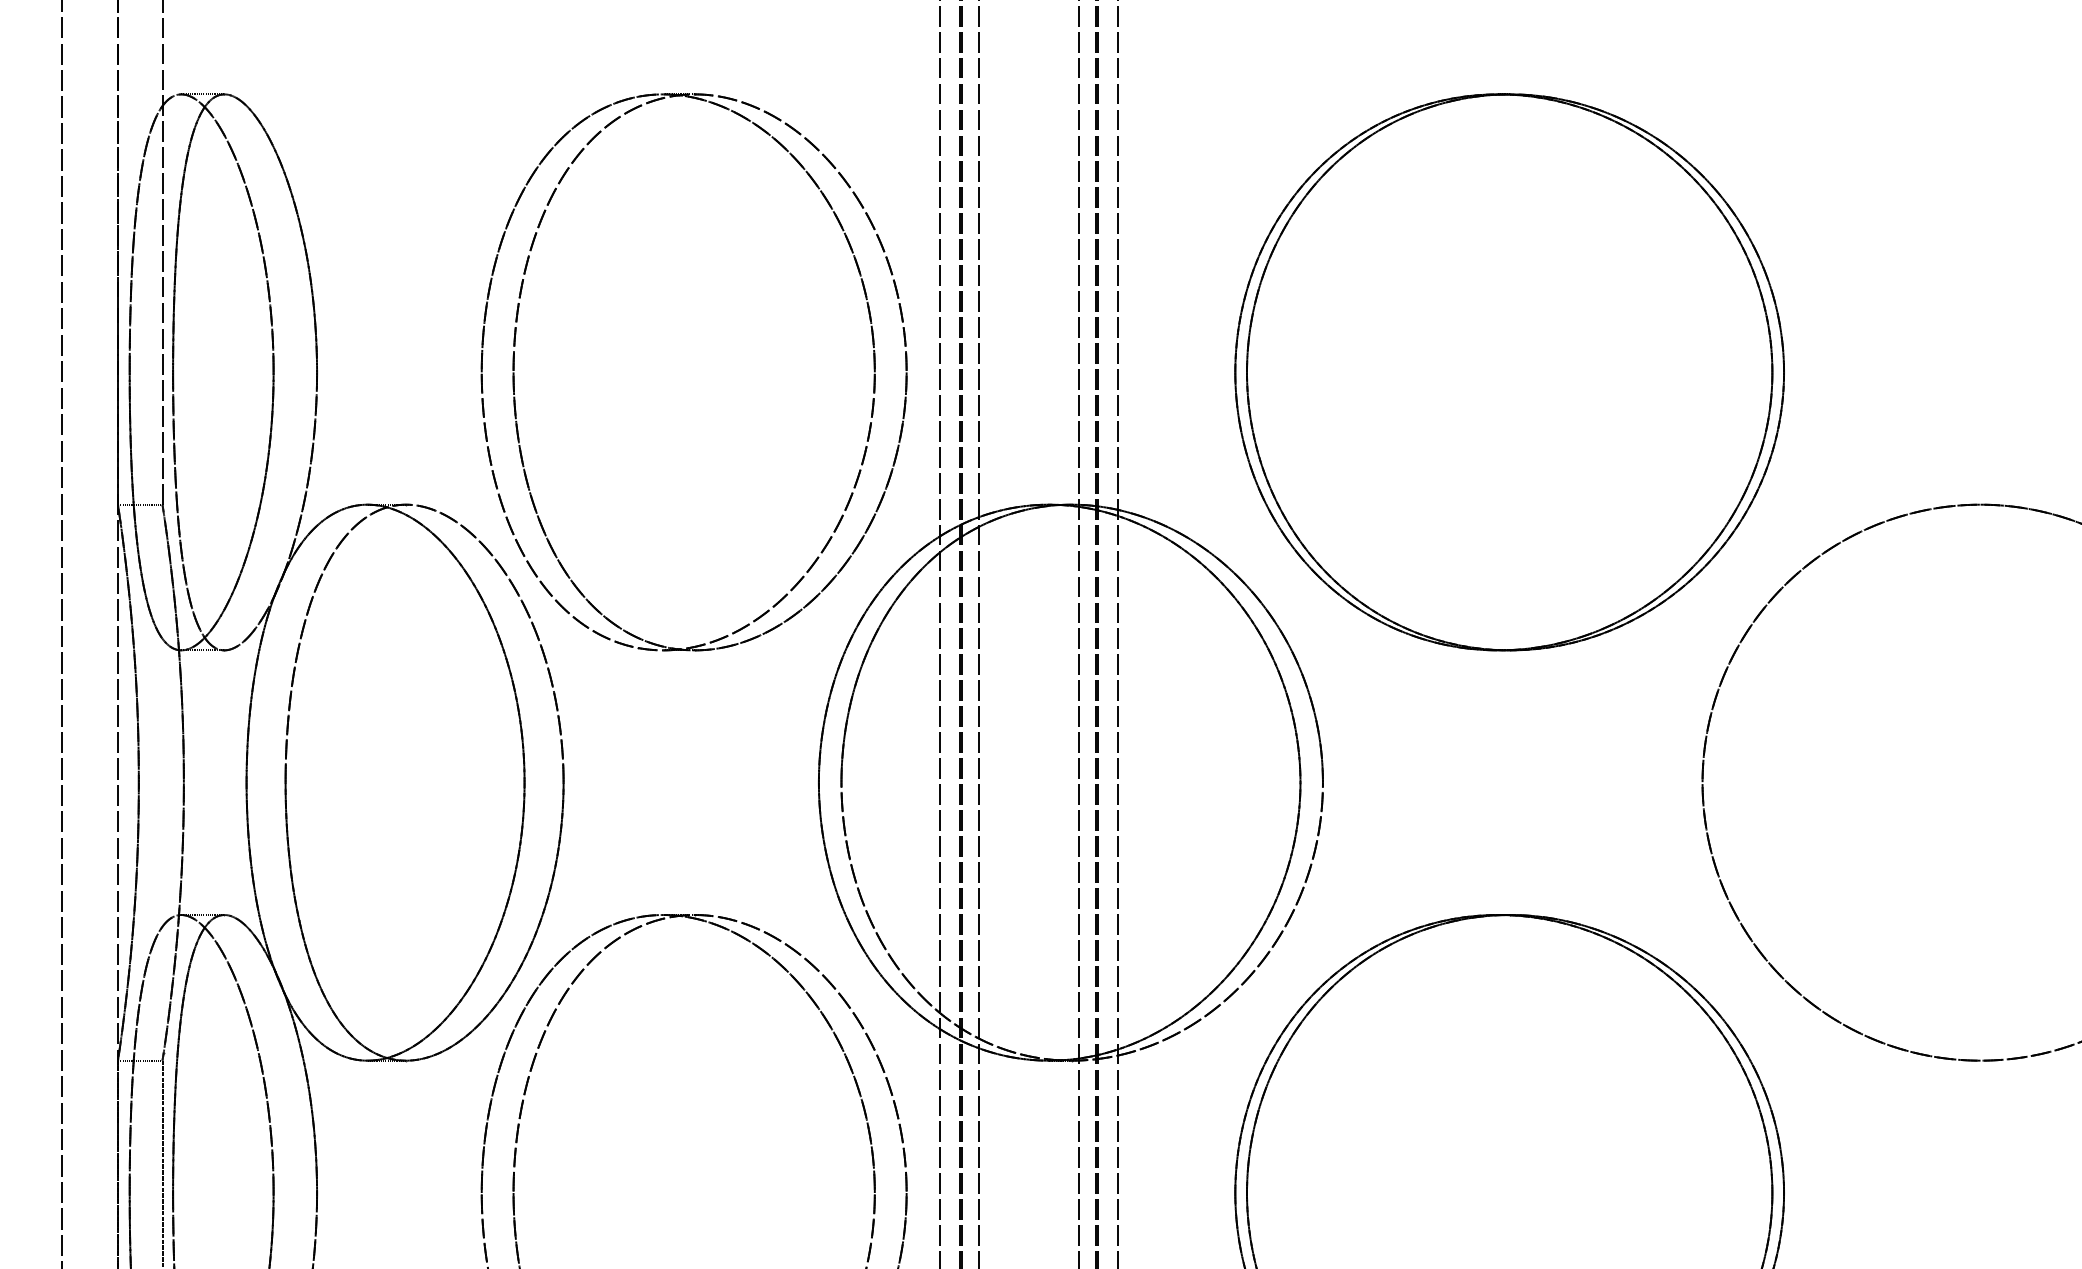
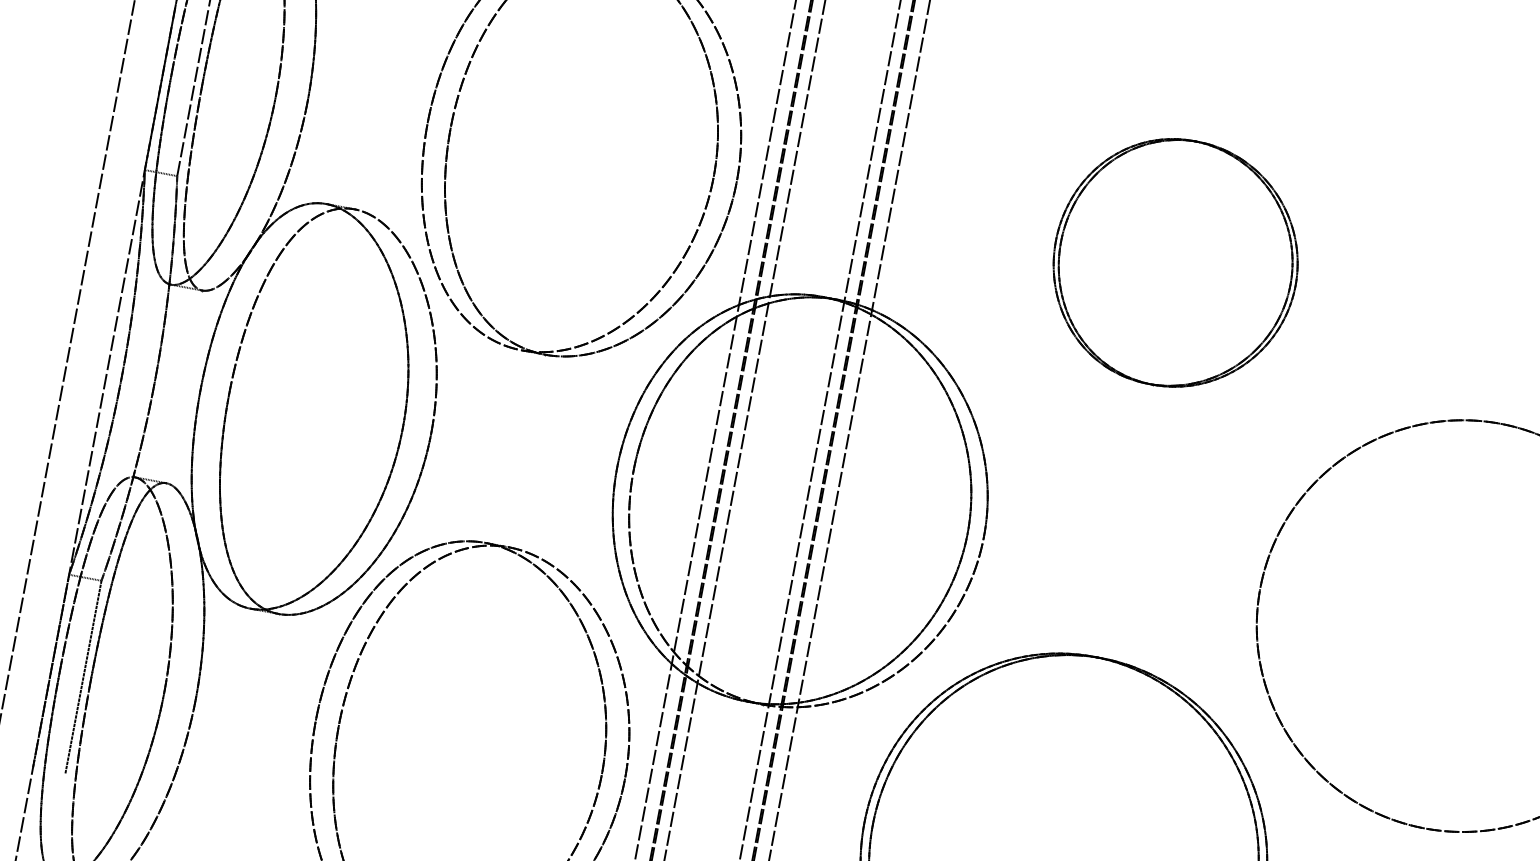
part: (1509, 372) -> (1175, 263), size x0.6

